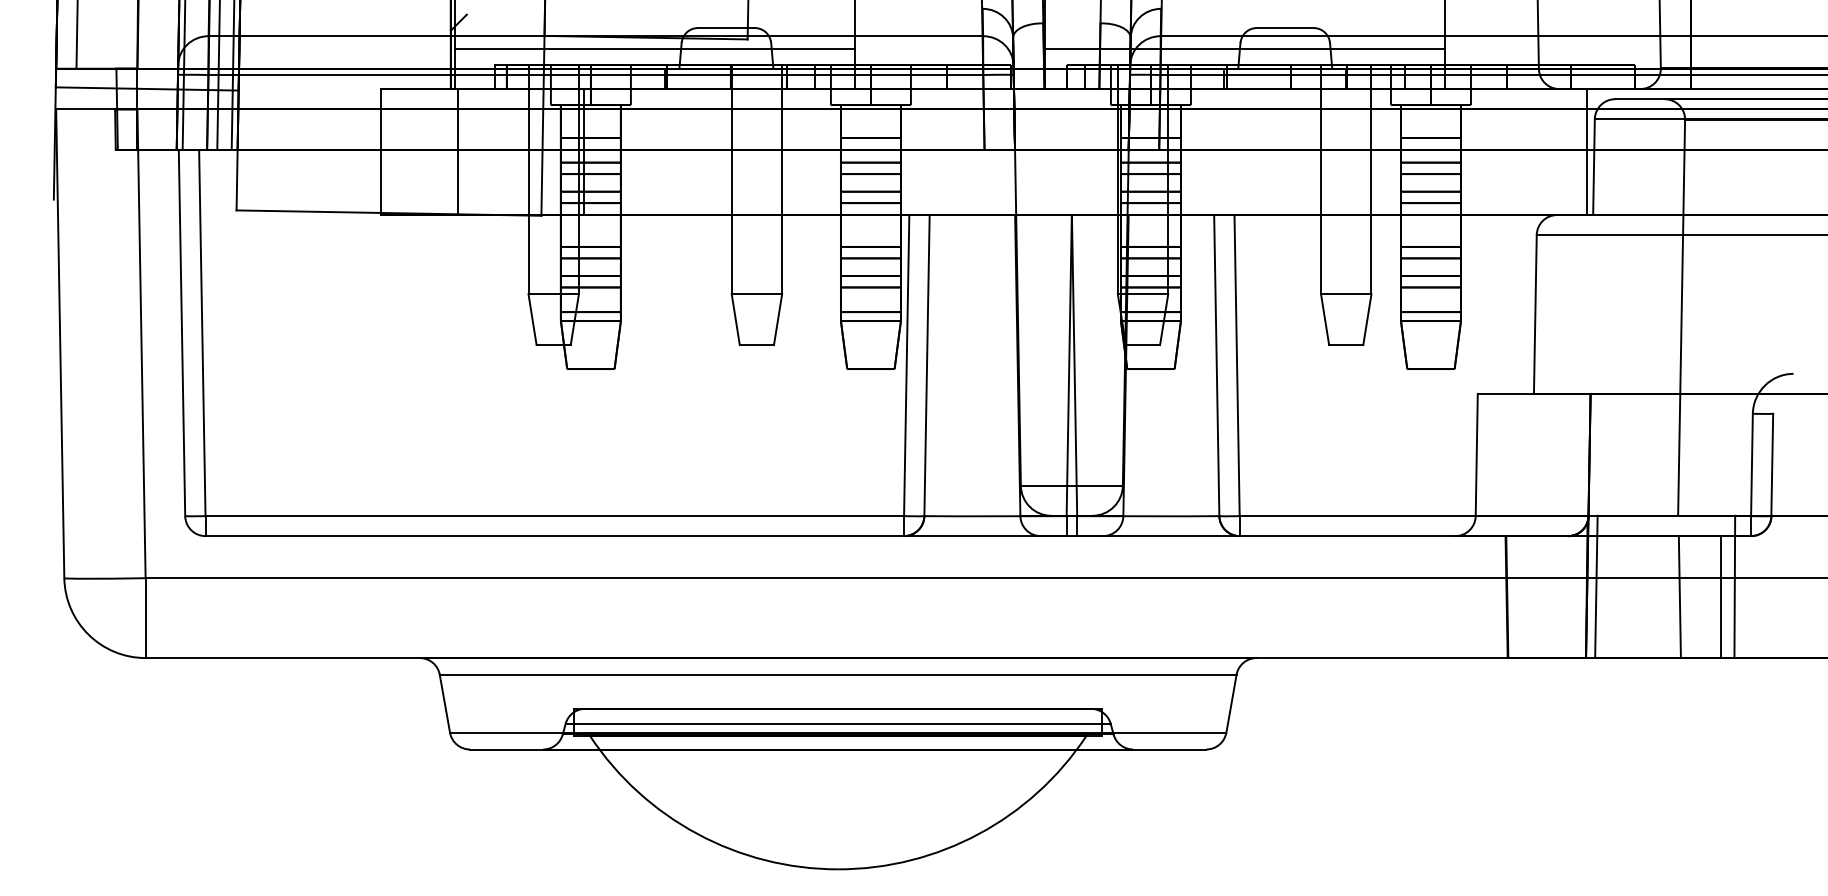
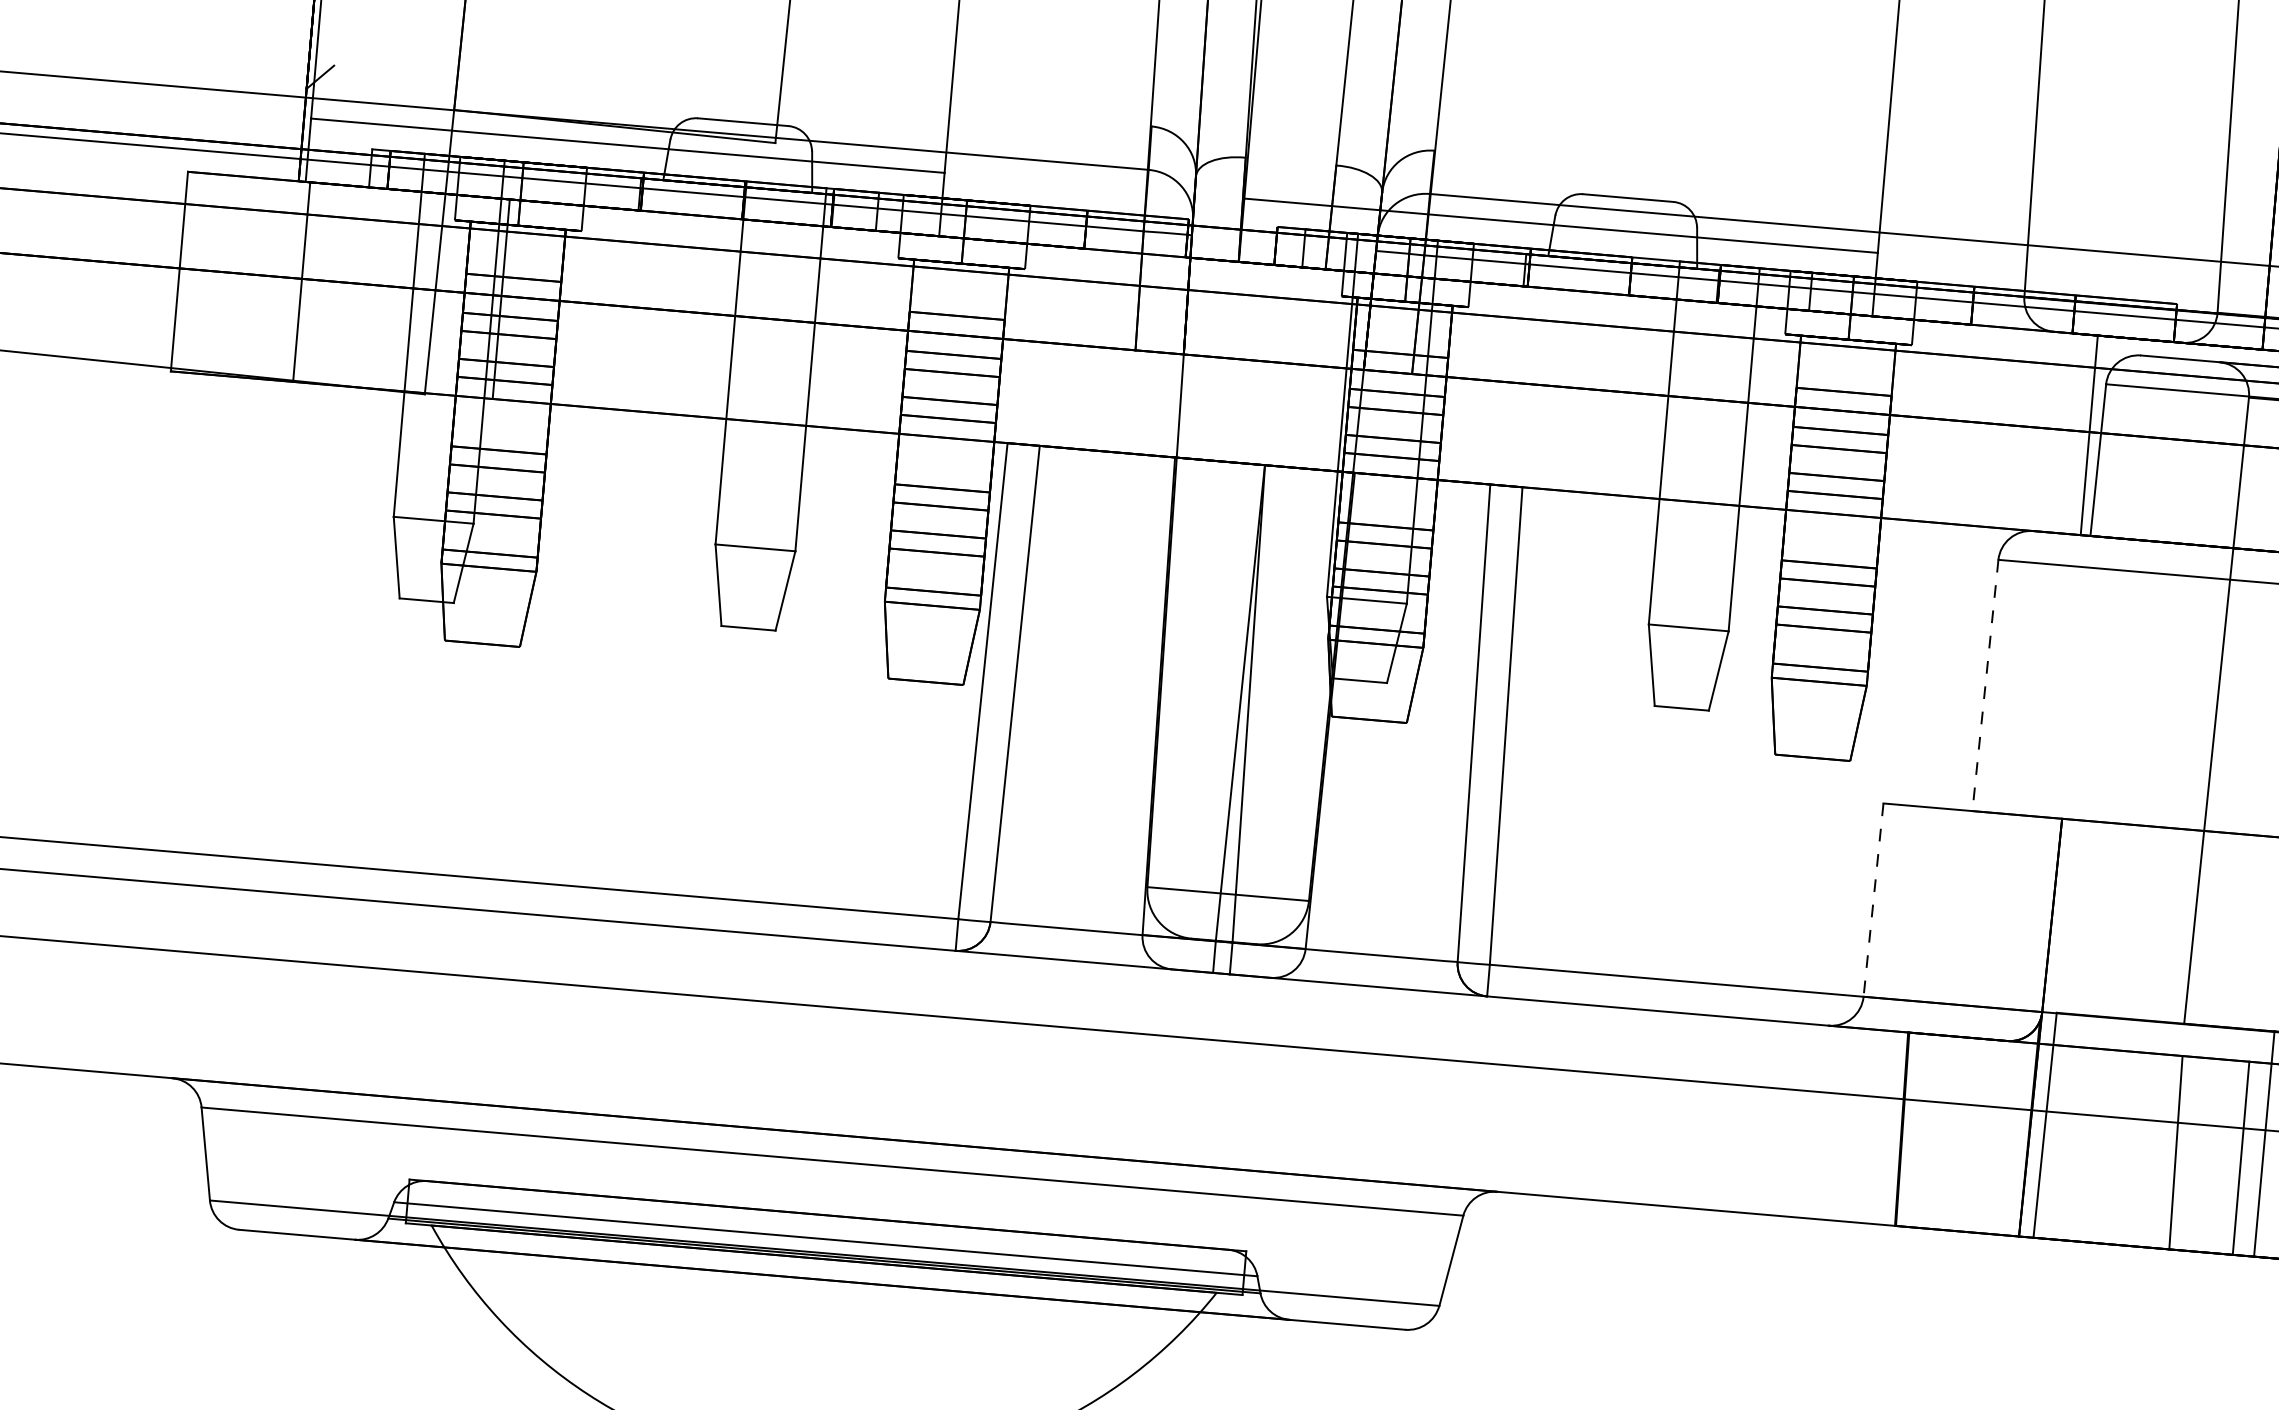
line: (1535, 314) -> (1985, 685), solid -> dashed
line: (1476, 455) -> (1873, 900), solid -> dashed

